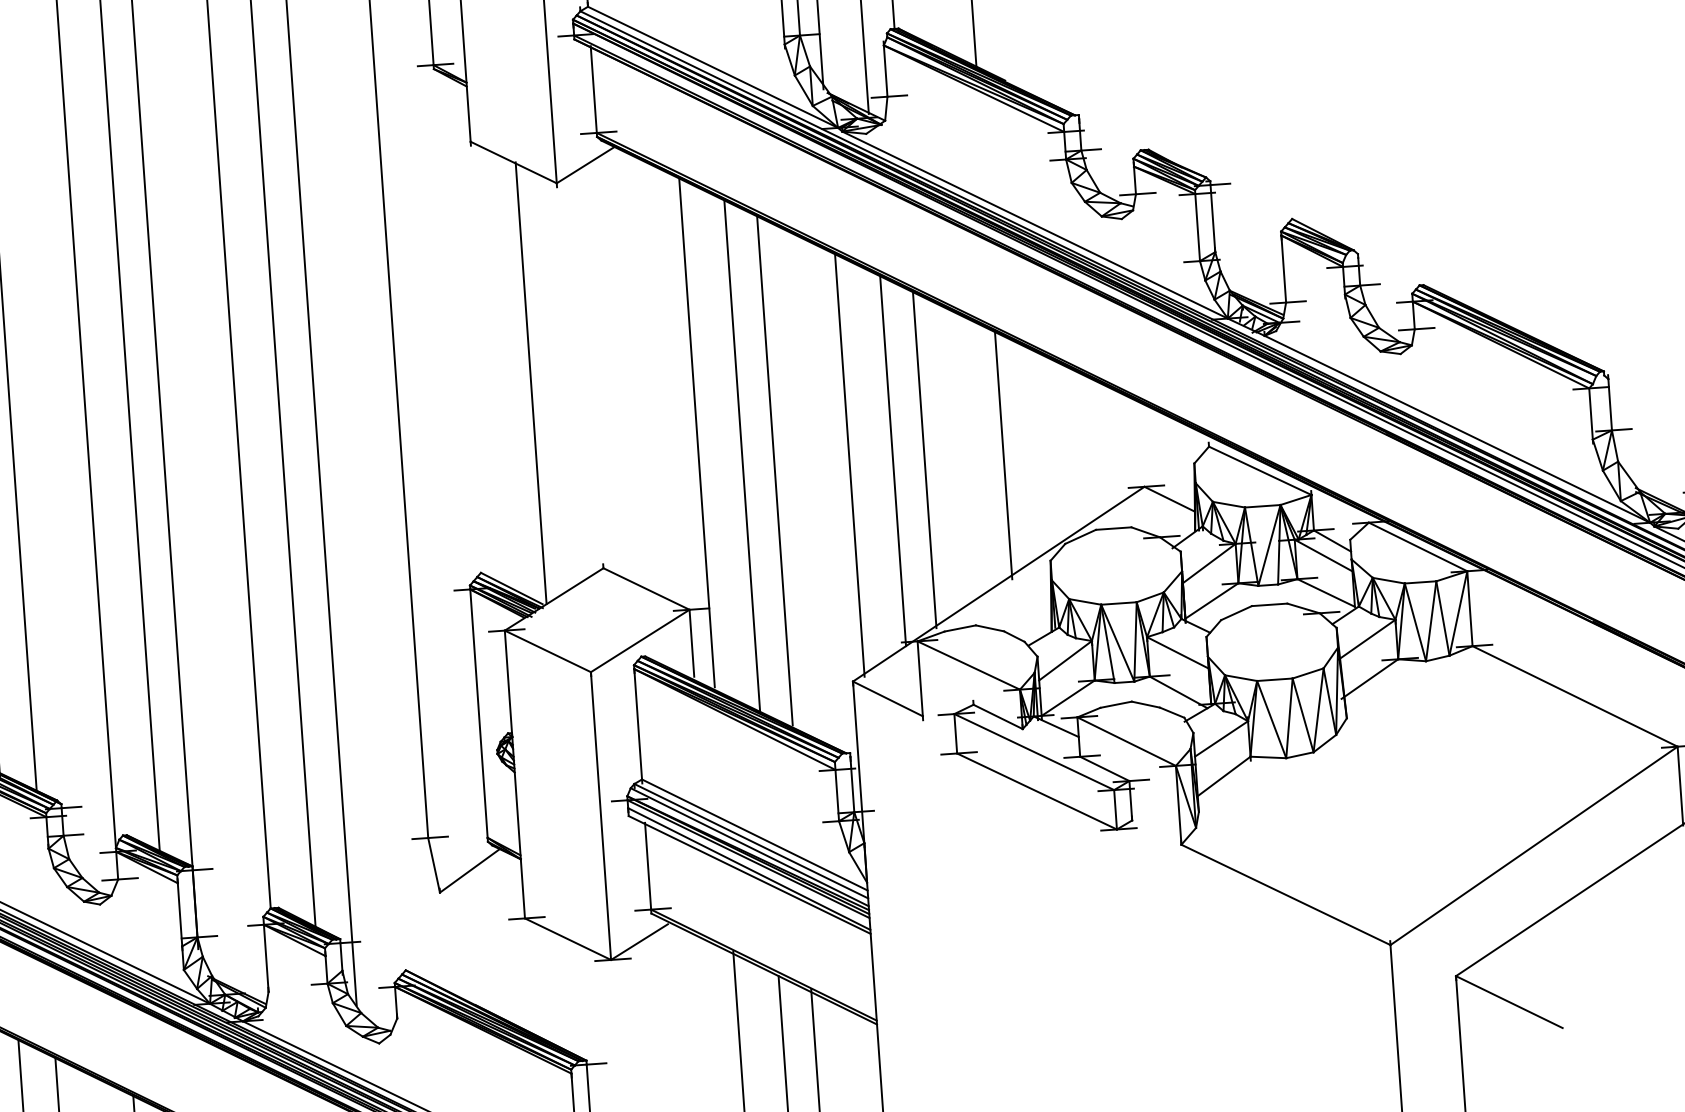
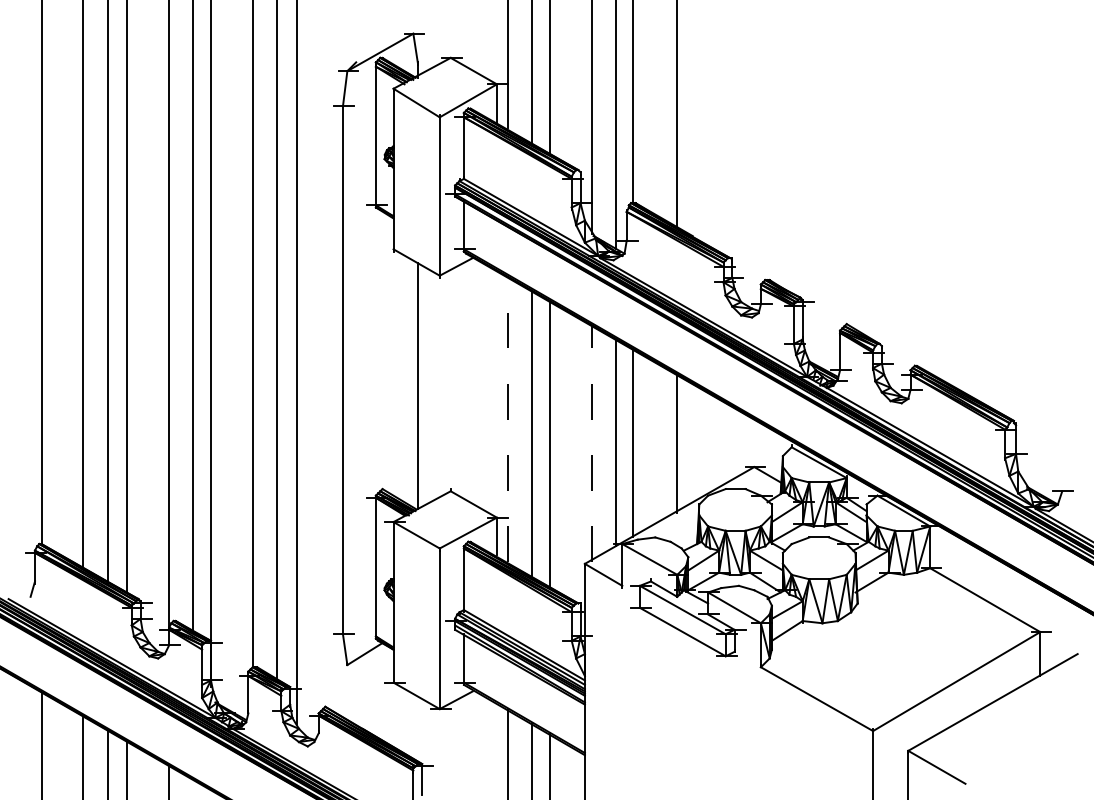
line: (696, 432) -> (507, 419), solid -> dashed
line: (849, 464) -> (591, 443), solid -> dashed

